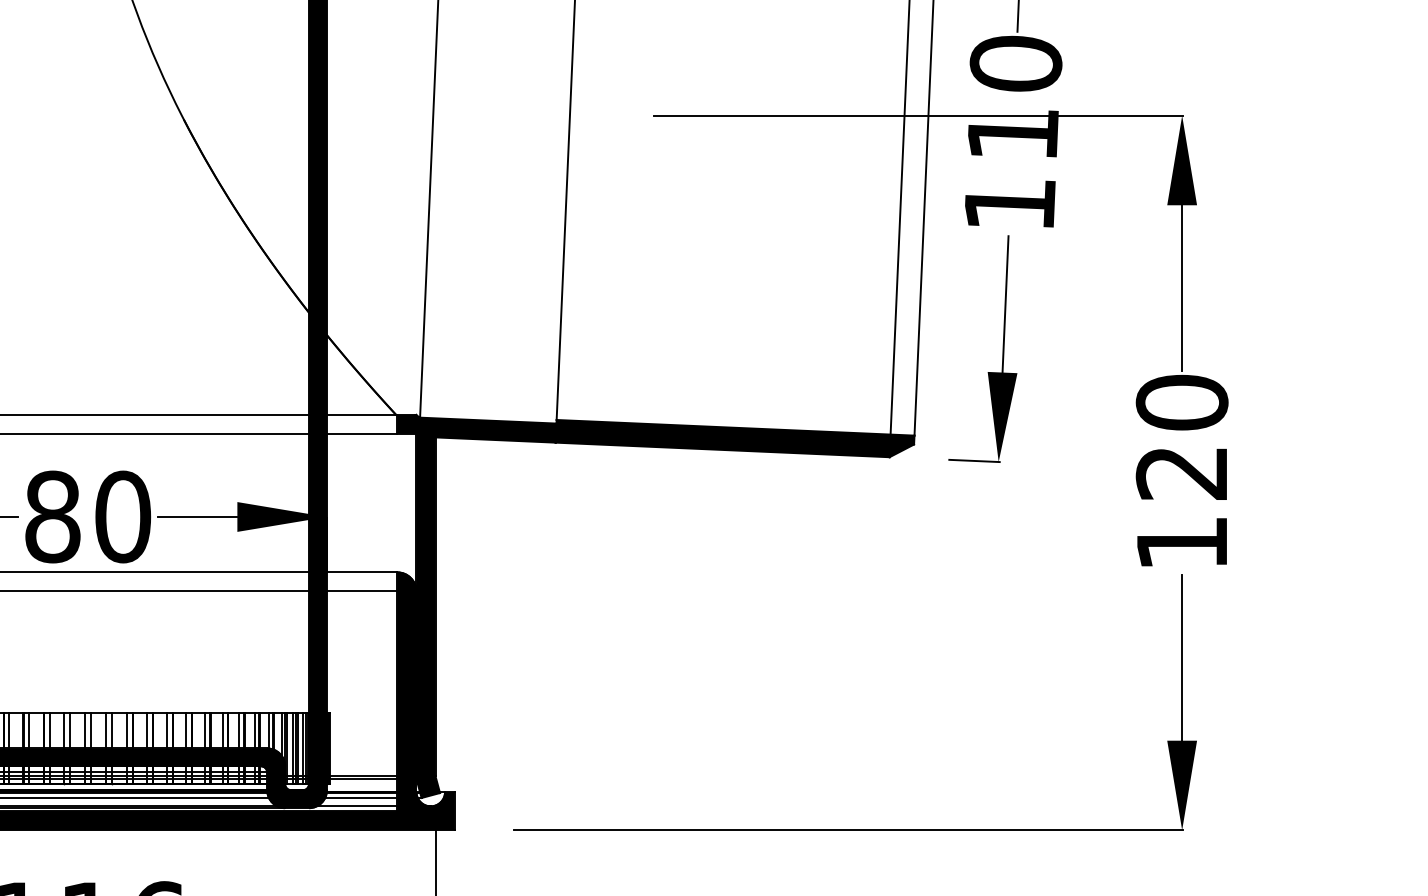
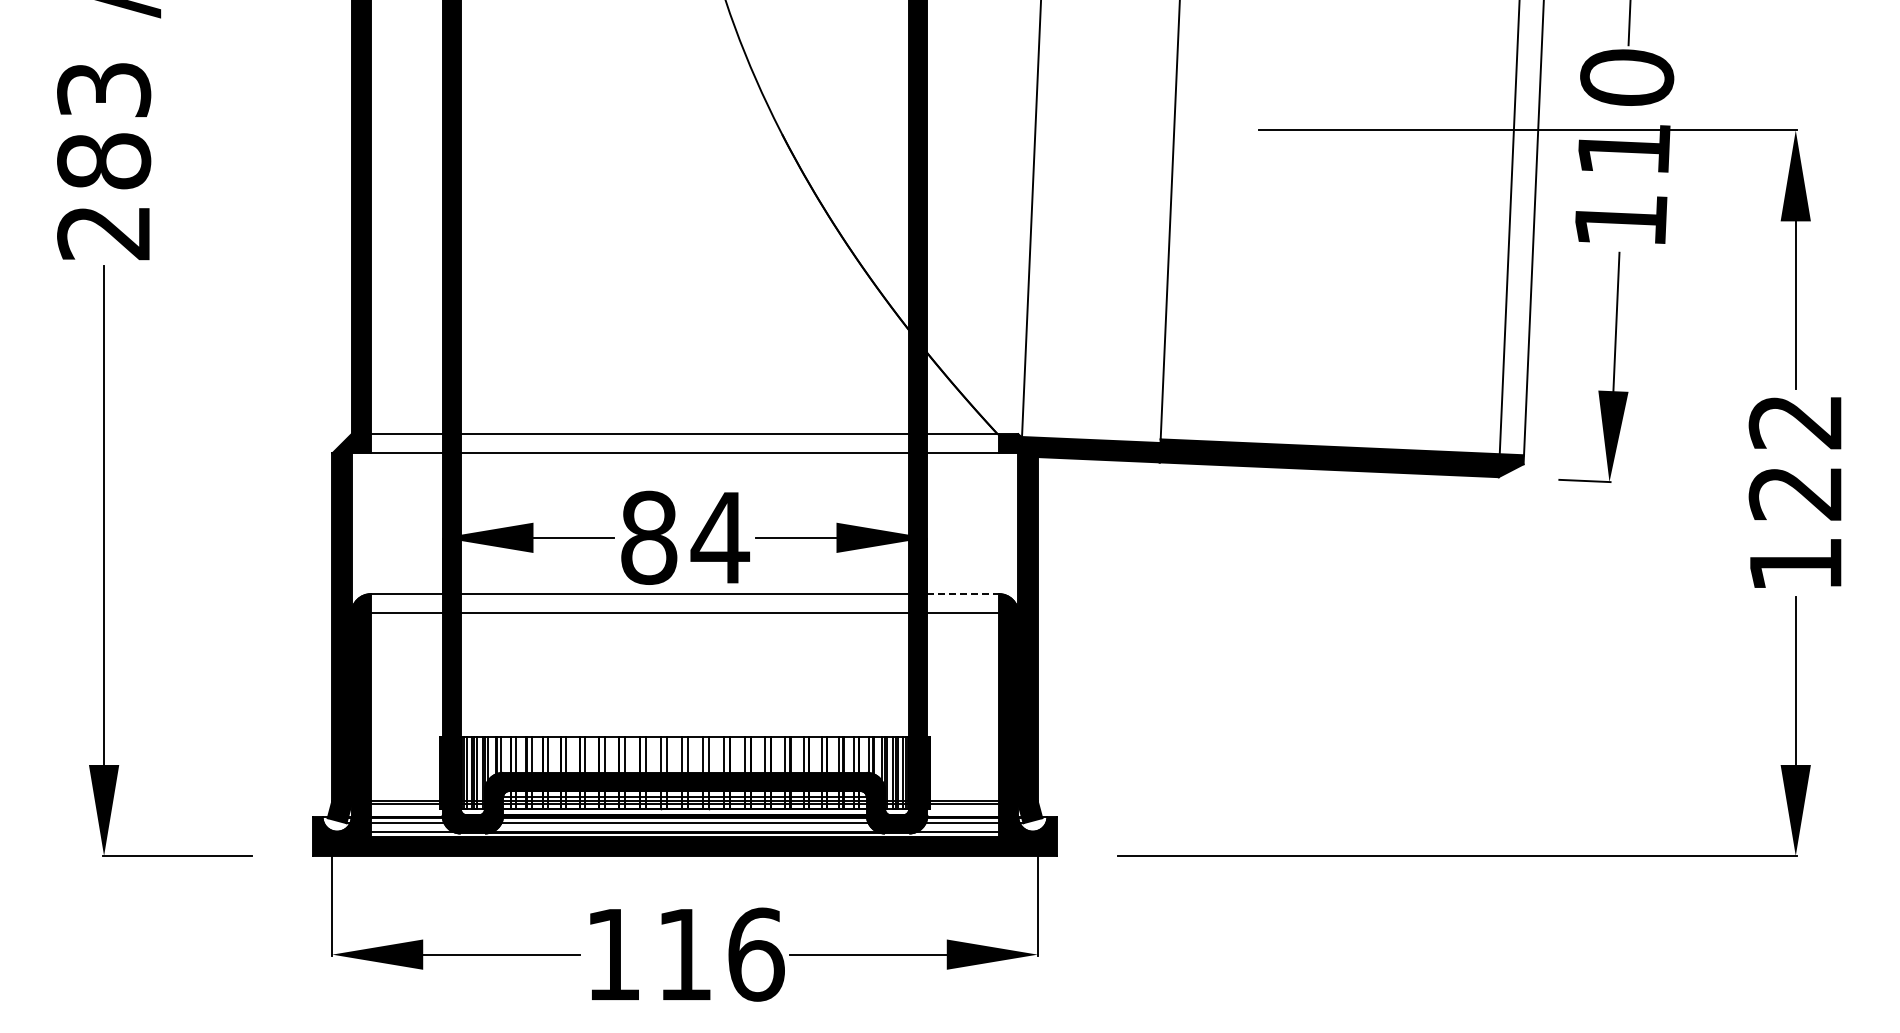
text: (1181, 402) -> (1795, 421), 120 -> 122
text: (123, 516) -> (720, 537), 80 -> 84
line: (362, 572) -> (963, 594), solid -> dashed

